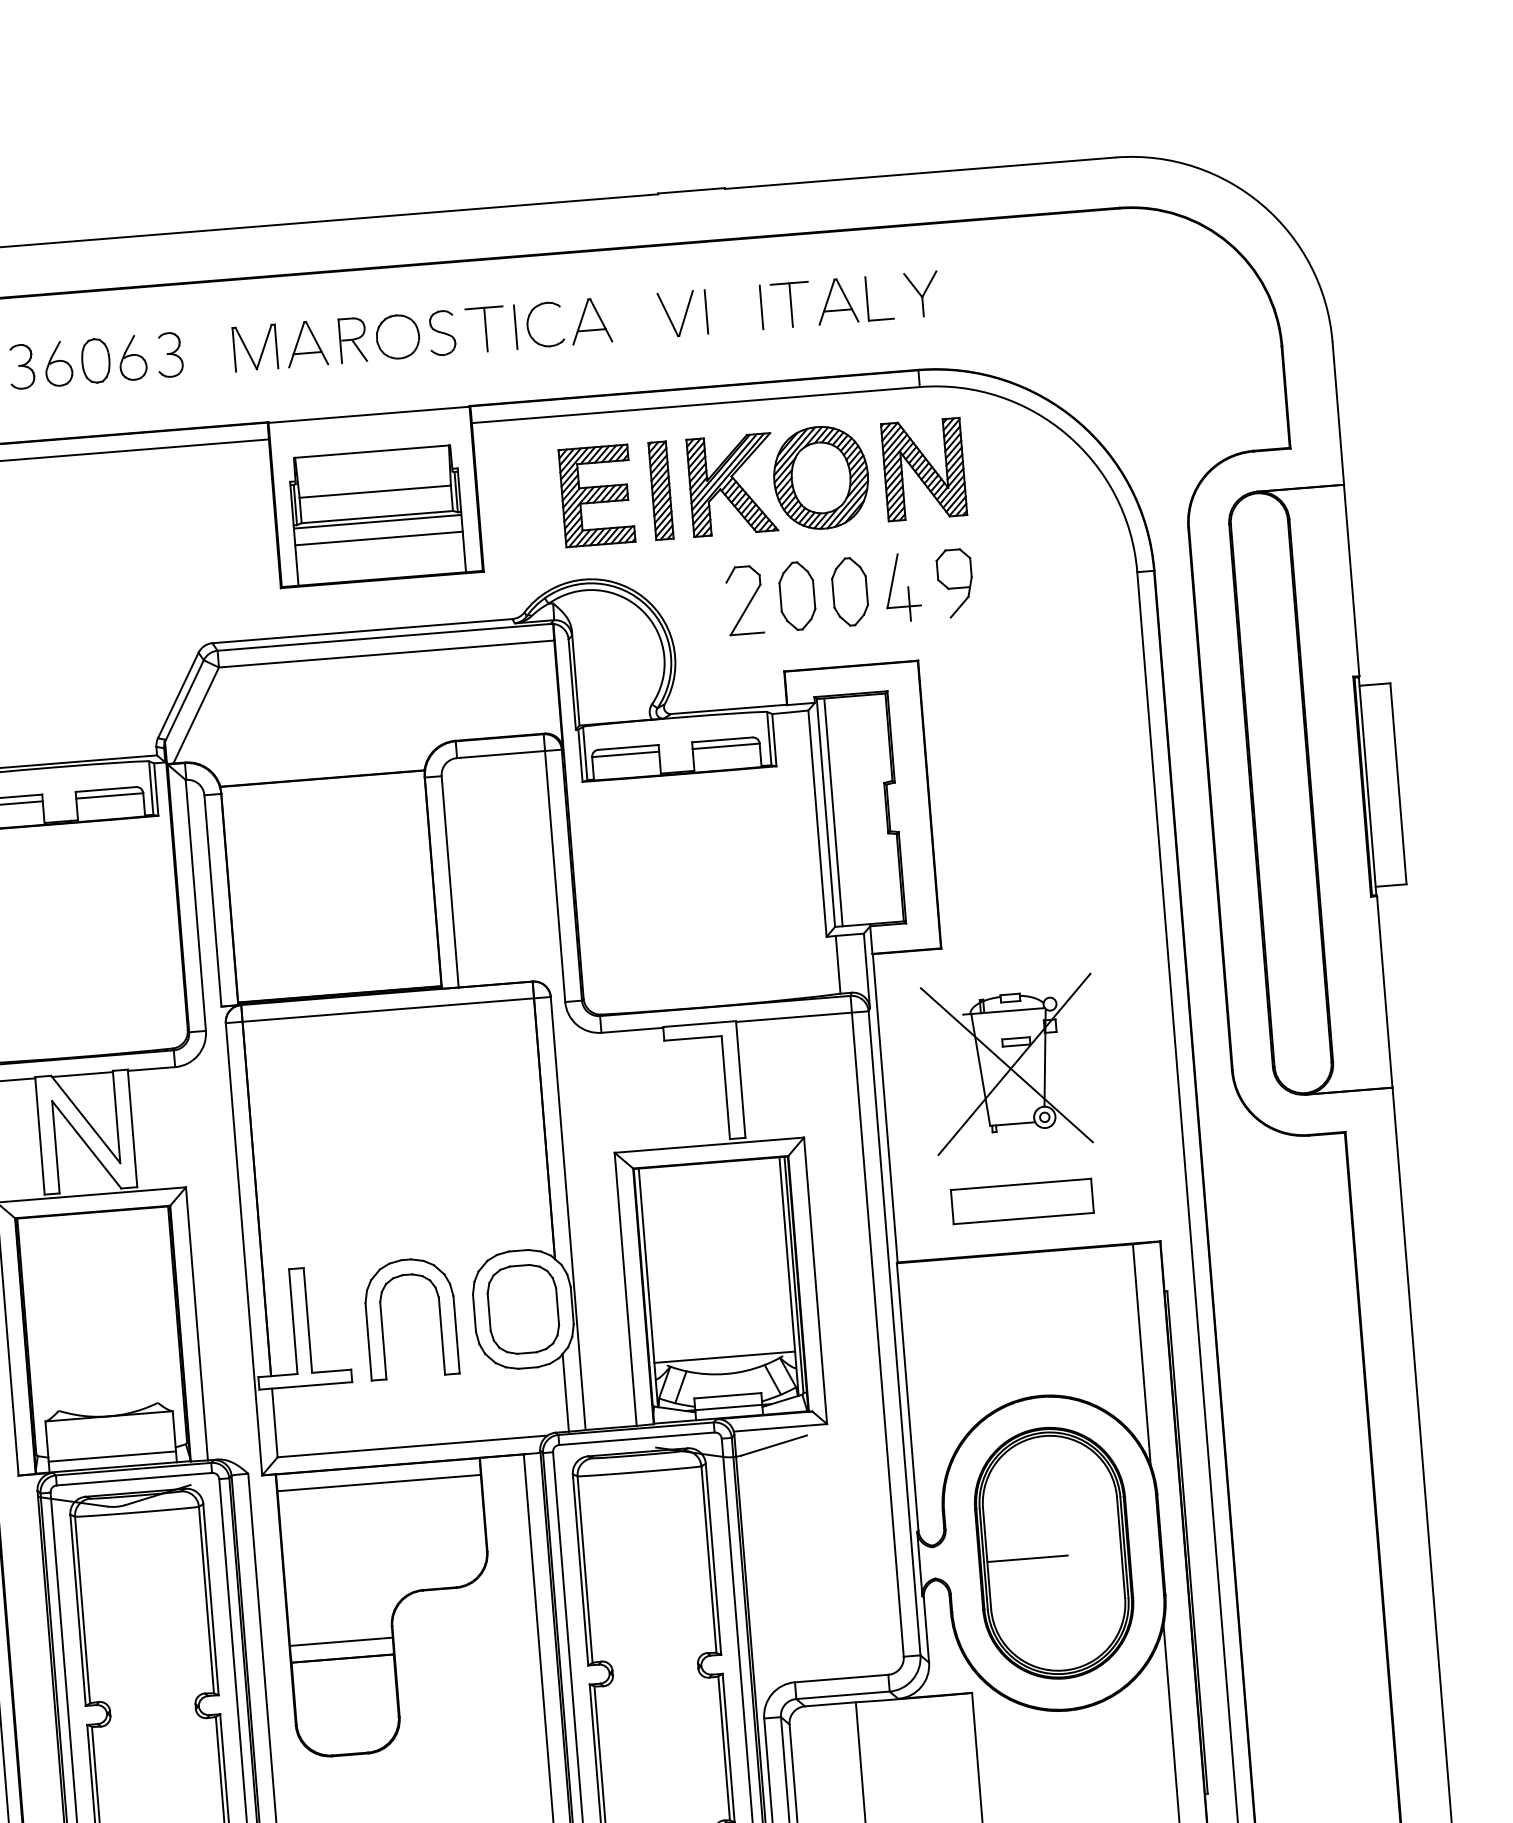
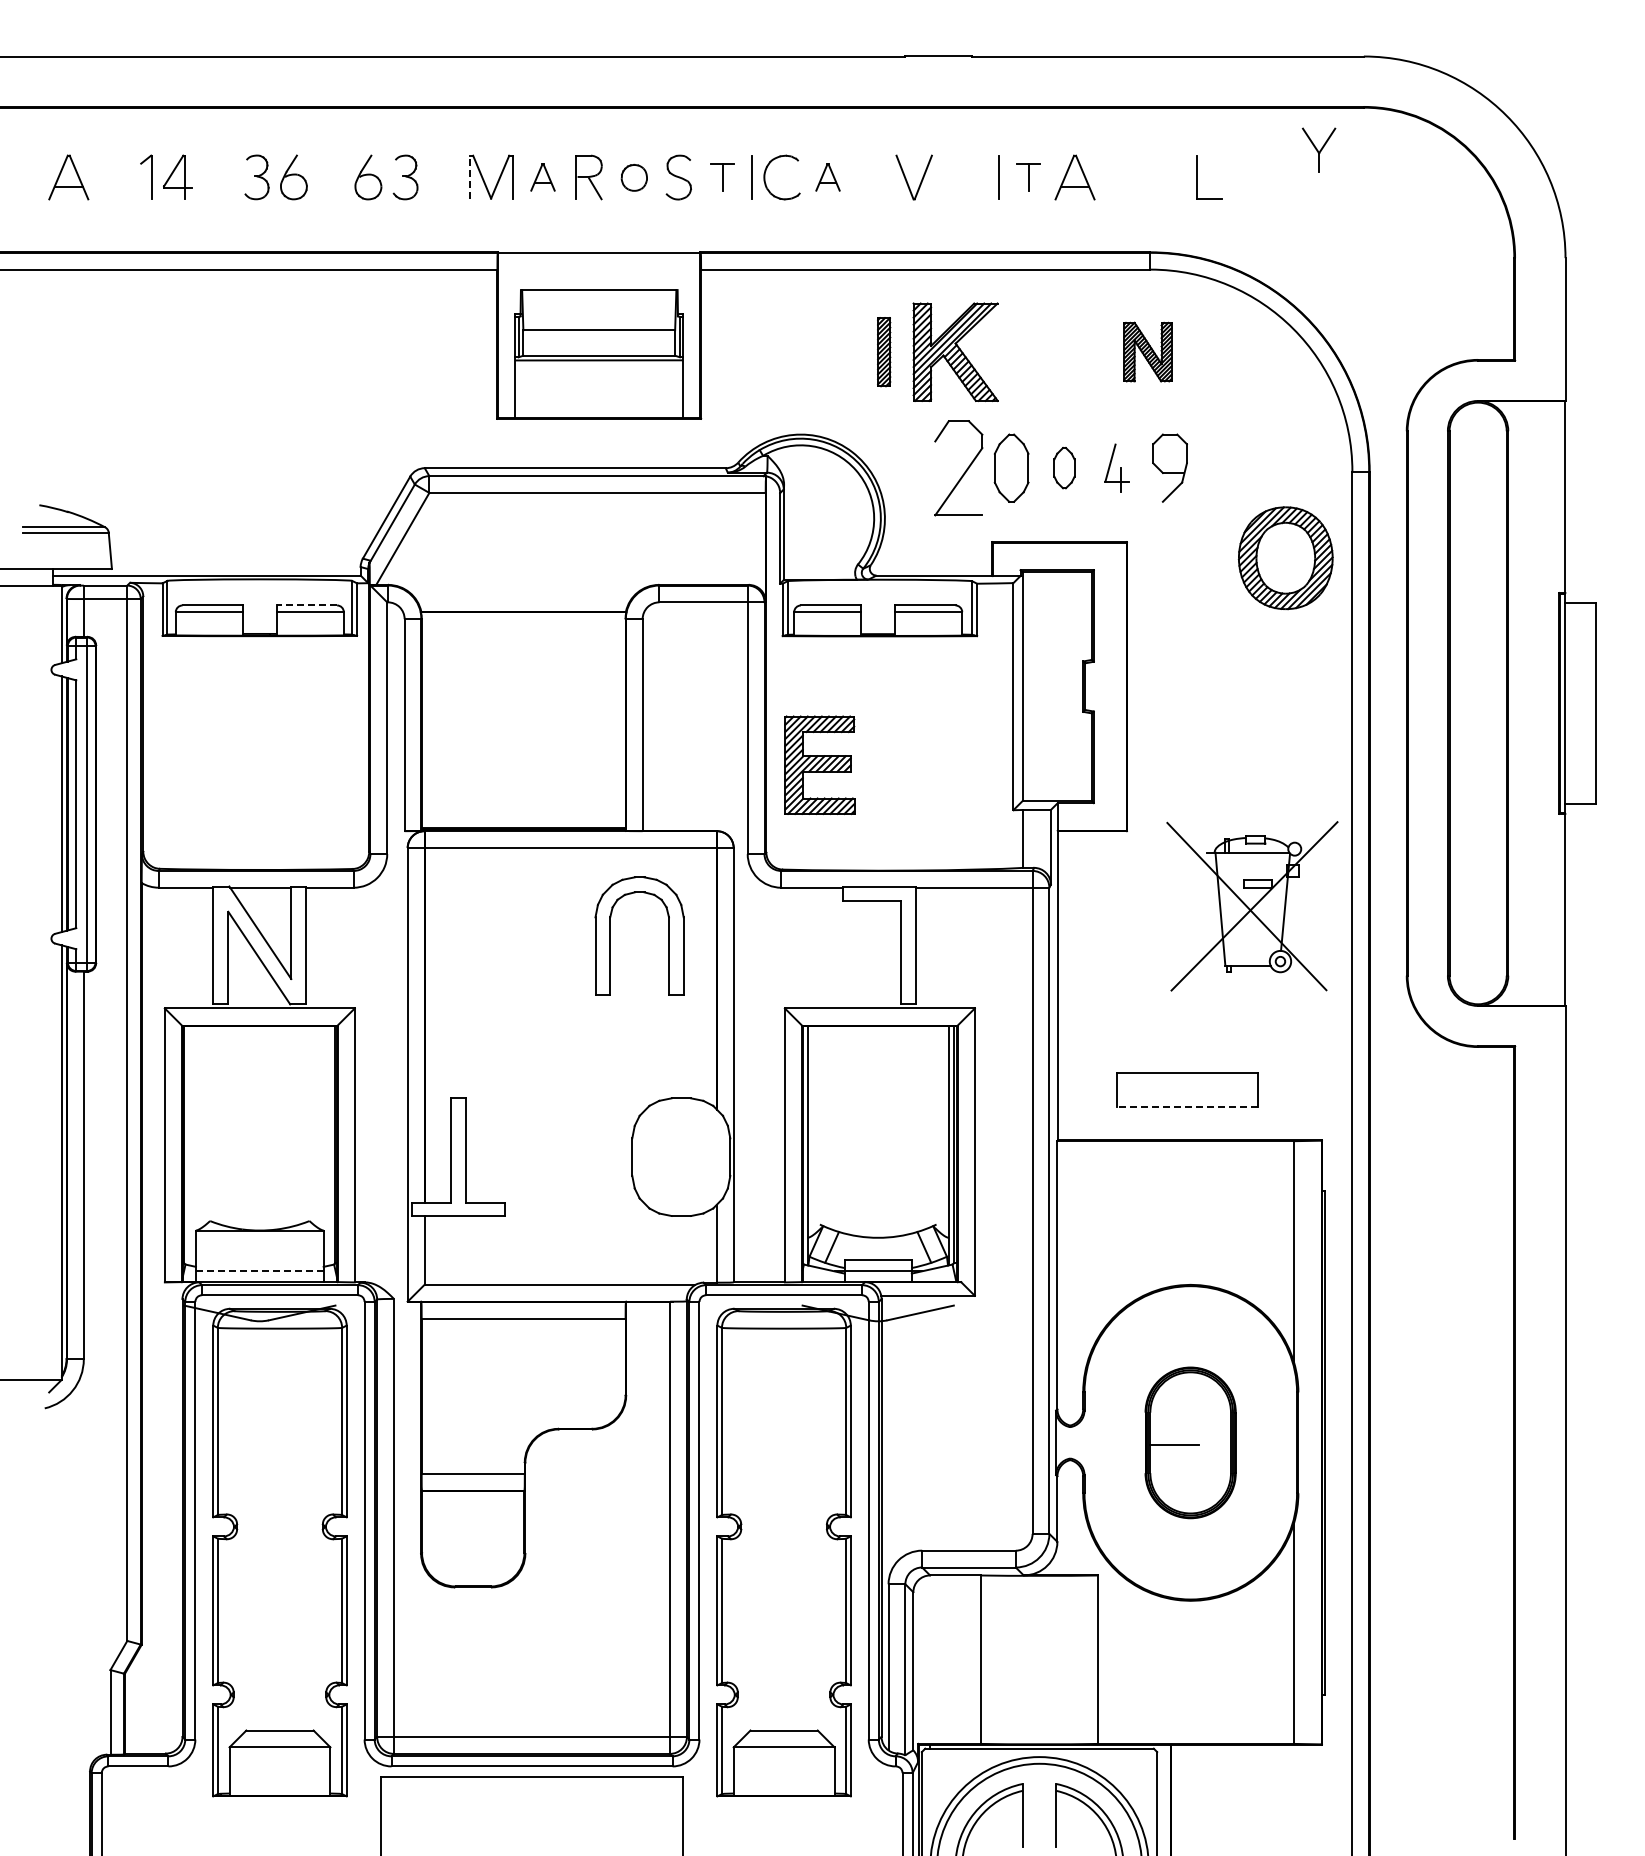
part: (922, 293) -> (1319, 149), moved
part: (867, 298) -> (1197, 177), moved
part: (790, 305) -> (1028, 177), size x0.6
line: (706, 311) -> (943, 177), removed
part: (590, 321) -> (827, 177), size x0.6
part: (485, 329) -> (722, 177), size x0.6
part: (398, 336) -> (634, 177), size x0.6
part: (306, 344) -> (542, 177), size x0.6
line: (234, 349) -> (470, 177), solid -> dashed
part: (95, 361) -> (330, 177), removed
part: (923, 468) -> (1147, 351), size x0.6
part: (820, 478) -> (1285, 558), moved
part: (660, 490) -> (883, 351), size x0.7
part: (596, 495) -> (819, 764), moved
line: (379, 538) -> (599, 377), removed
part: (901, 587) -> (1116, 467), size x0.7
part: (850, 591) -> (1064, 467), size x0.6
part: (744, 599) -> (958, 467), size x1.4
line: (105, 789) -> (306, 605), solid -> dashed
line: (833, 812) -> (1030, 686), removed
part: (1012, 1064) -> (1252, 906), moved
line: (1022, 1218) -> (1186, 1106), solid -> dashed
part: (523, 1308) -> (681, 1156), removed
part: (381, 1320) -> (610, 935), moved
line: (724, 1357) -> (877, 1221), removed
line: (111, 1456) -> (259, 1270), solid -> dashed
part: (1053, 1552) -> (1190, 1442), size x0.6

